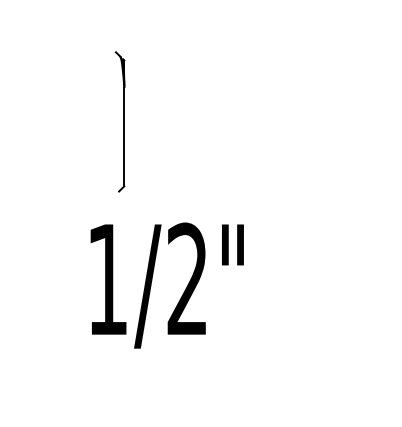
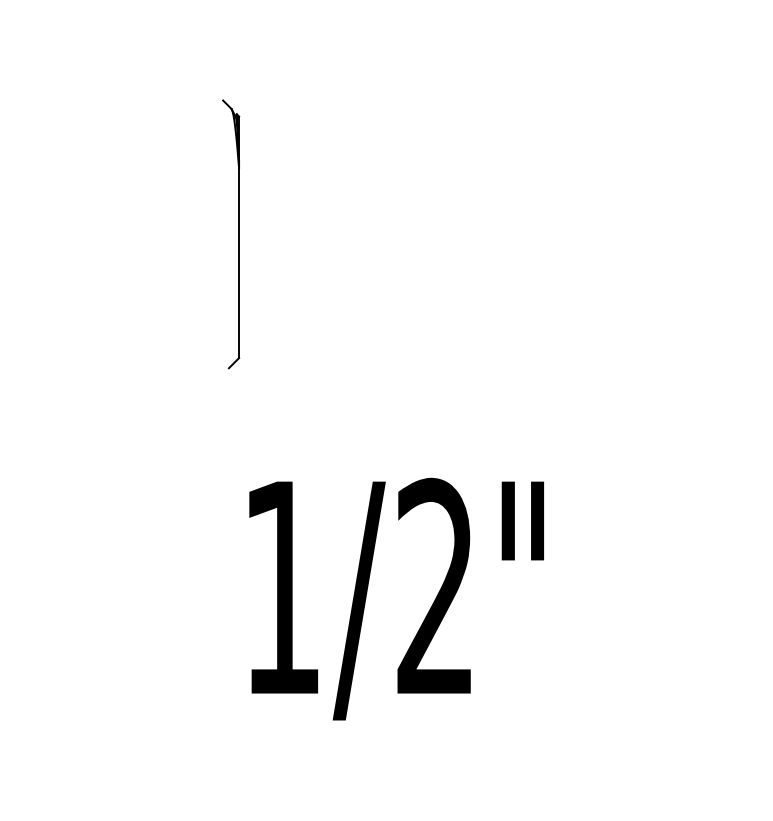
text: (166, 285) -> (395, 599), moved

